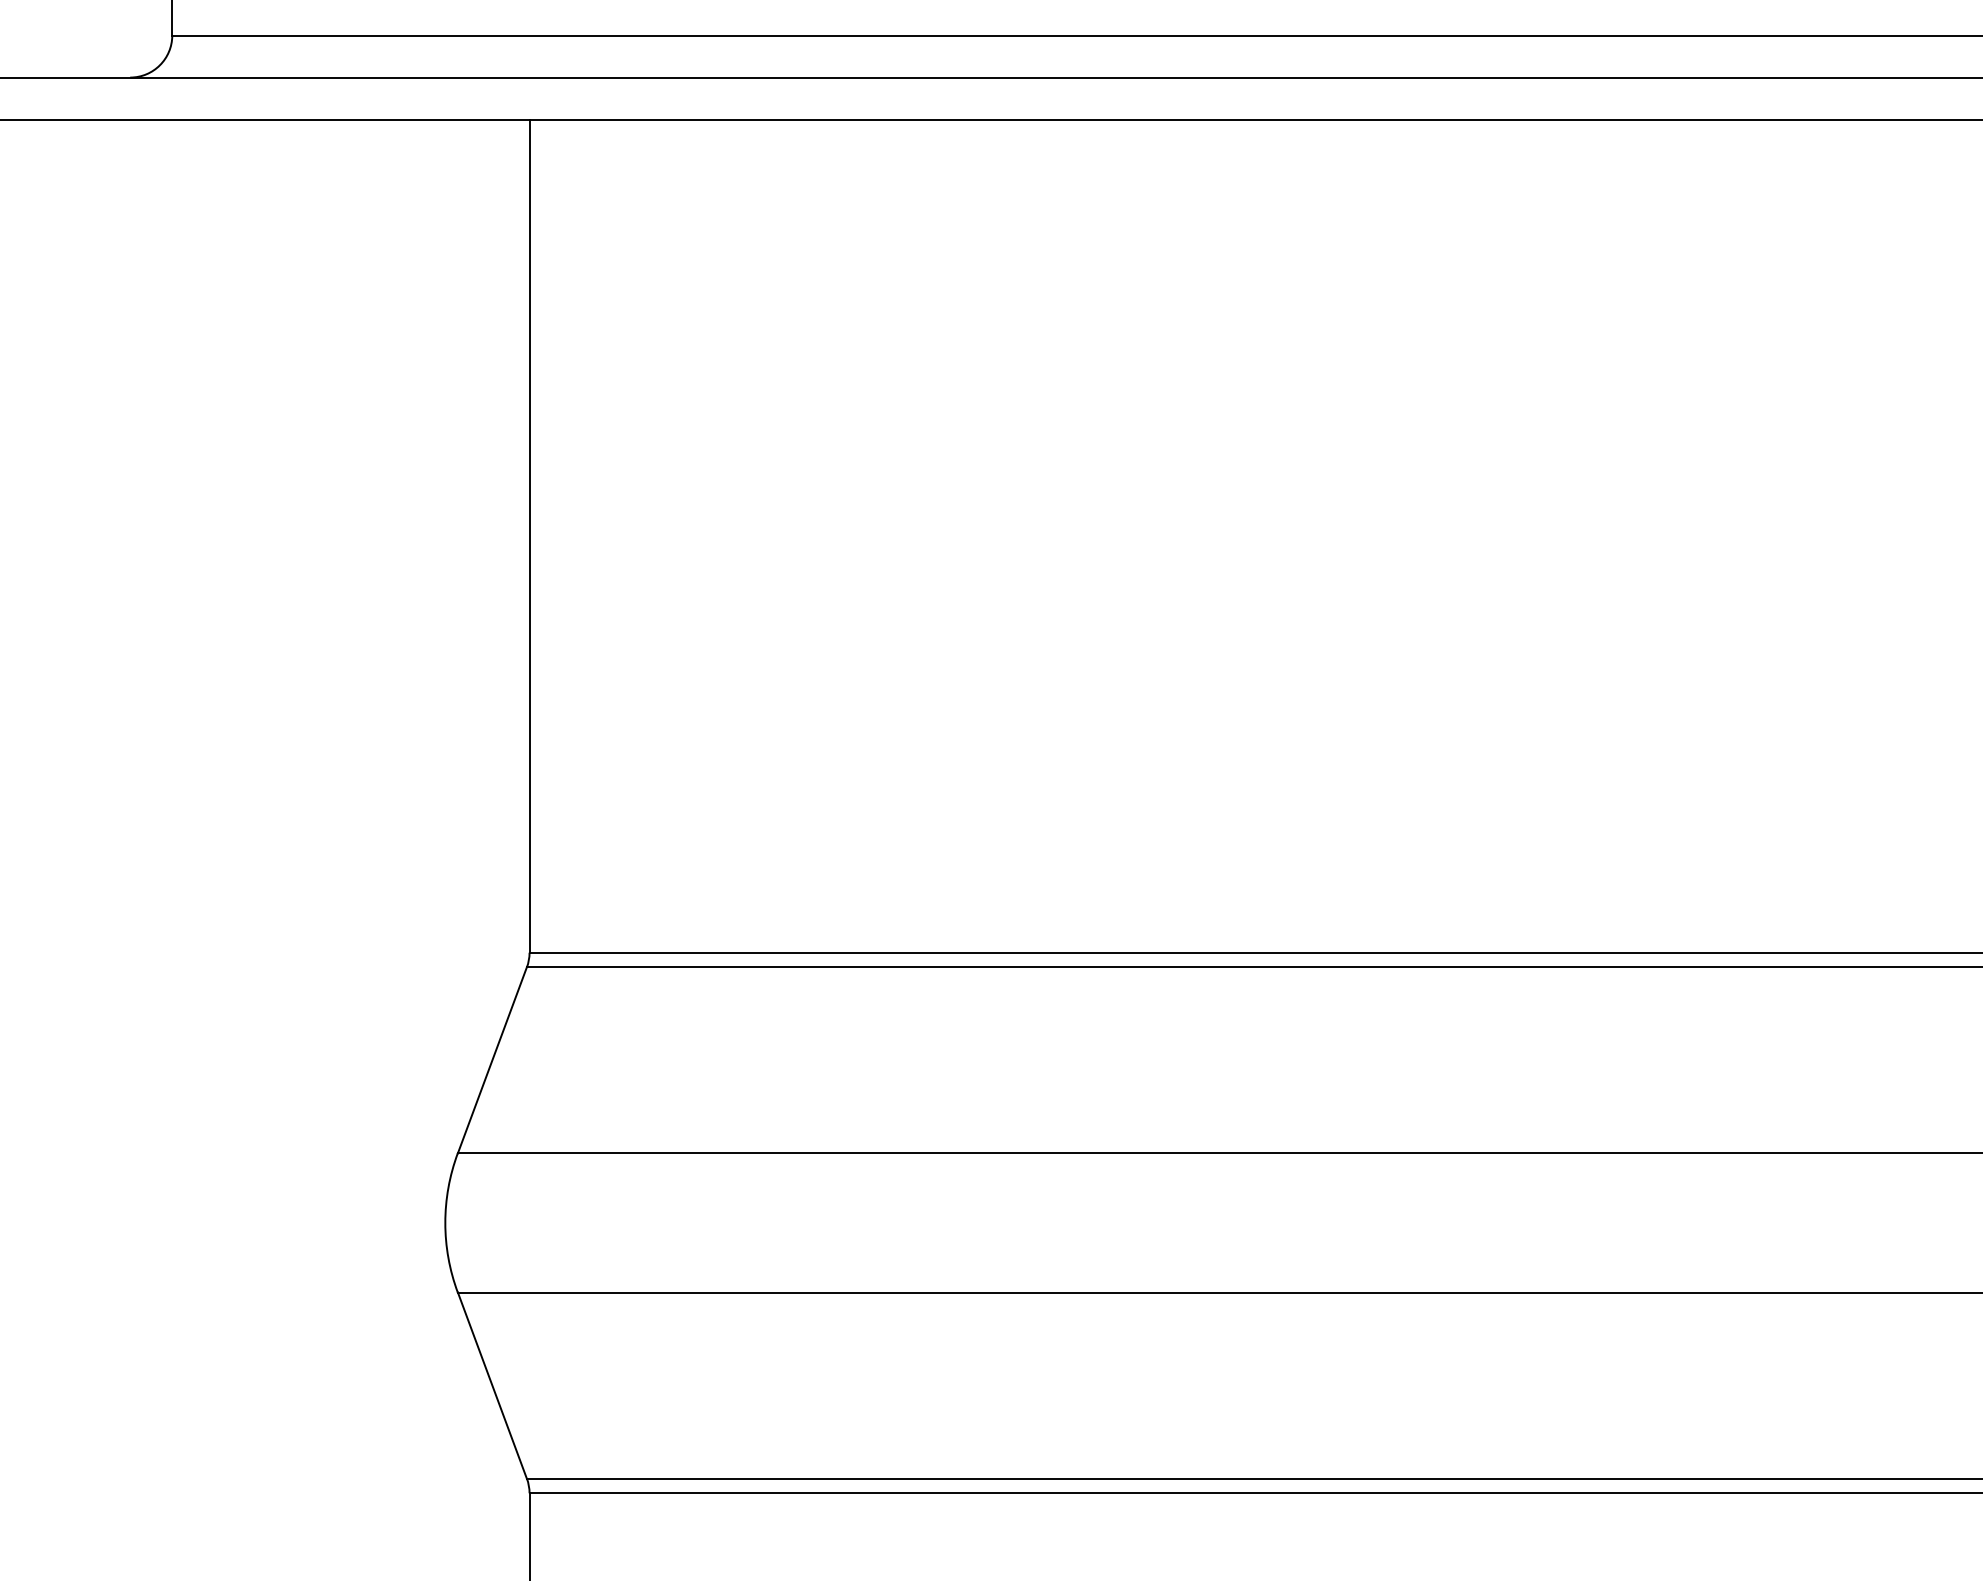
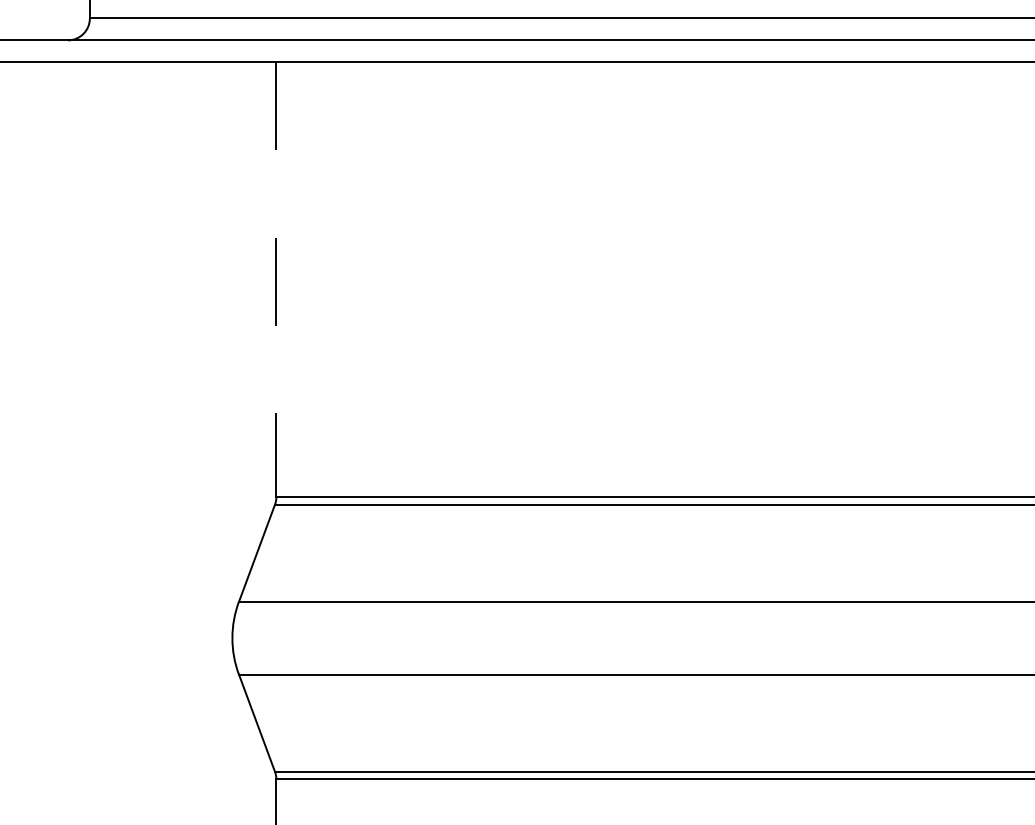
line: (529, 537) -> (276, 280), solid -> dashed

